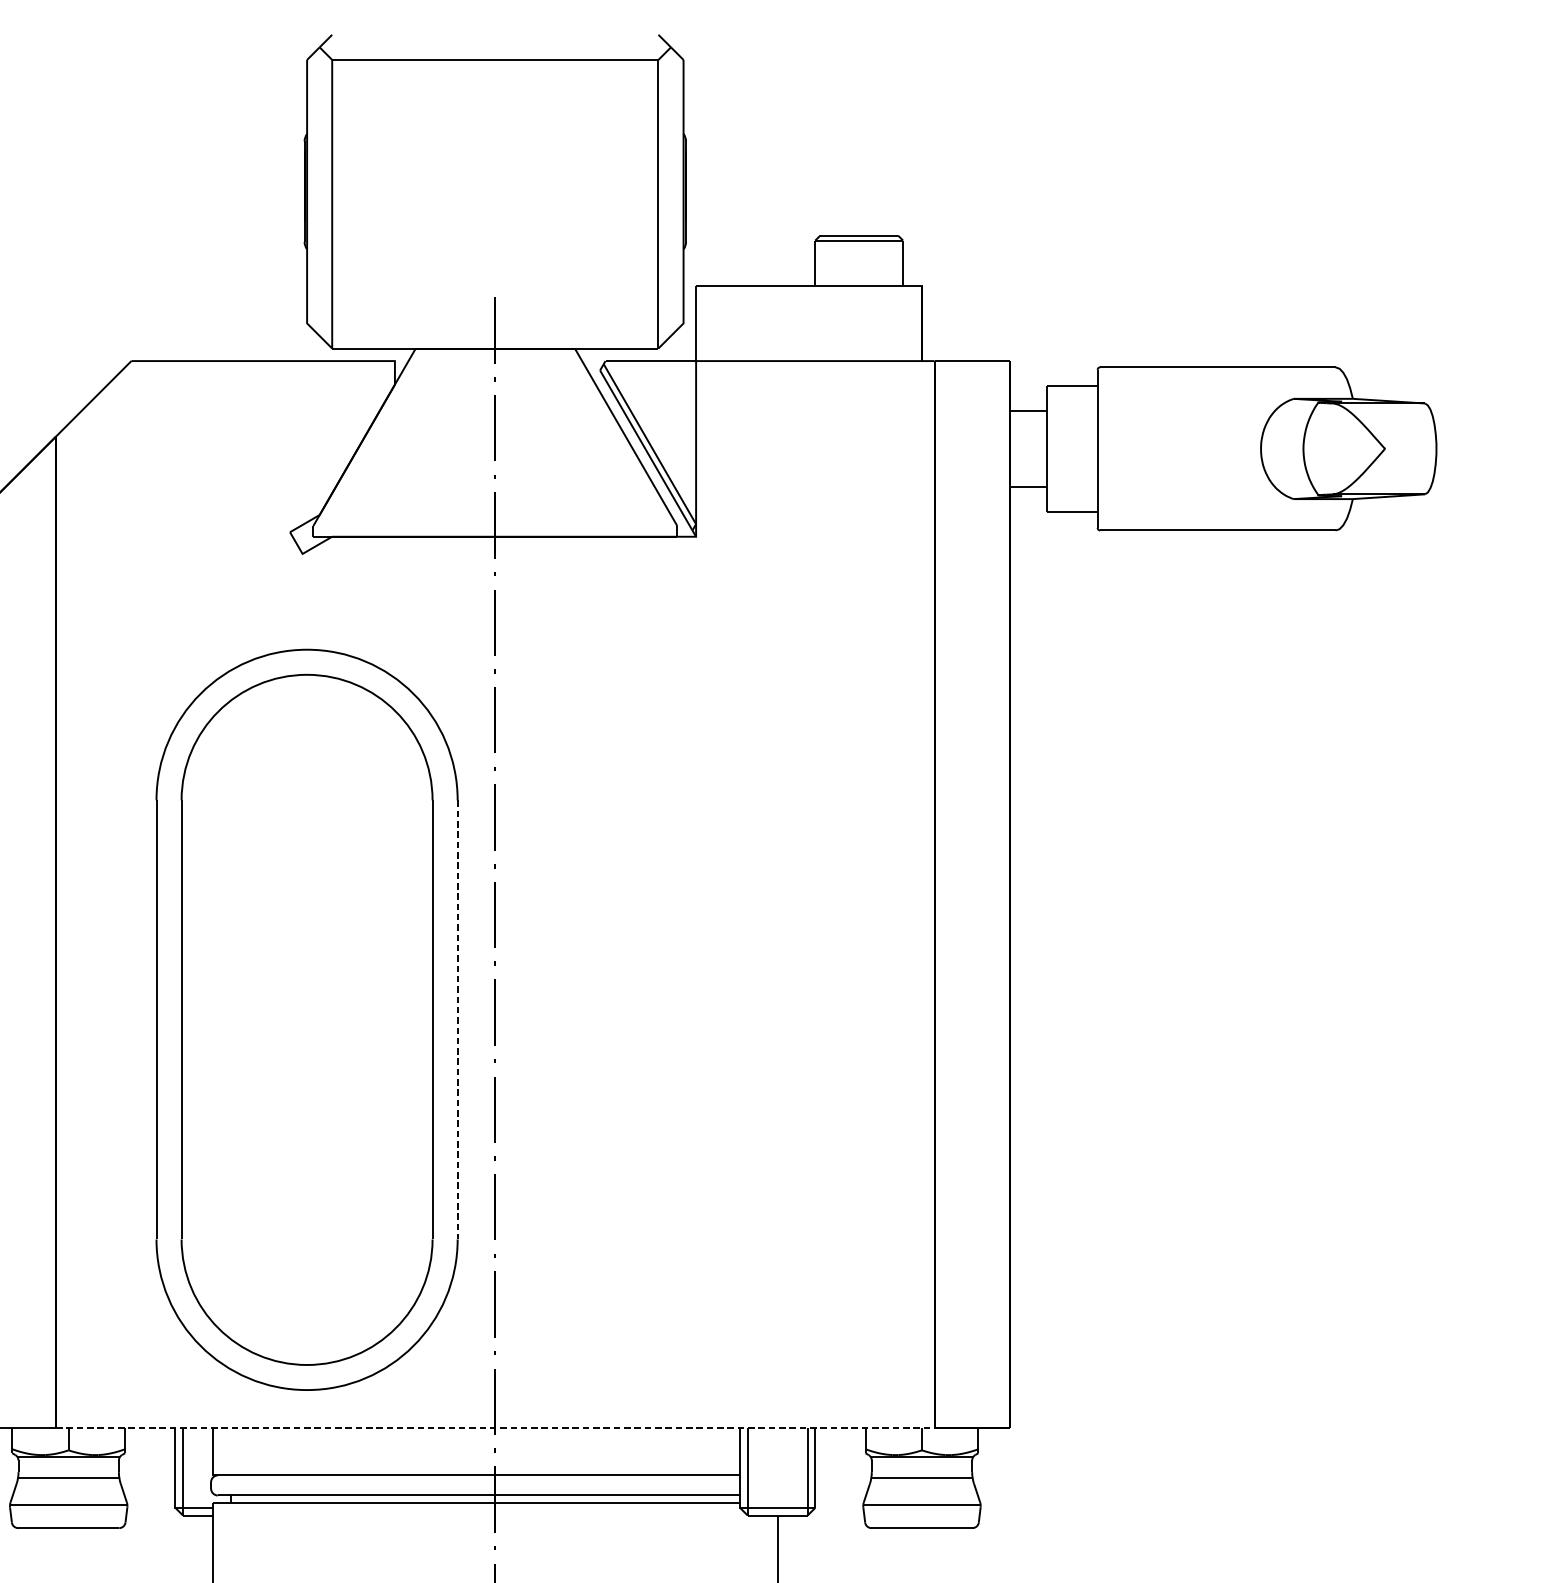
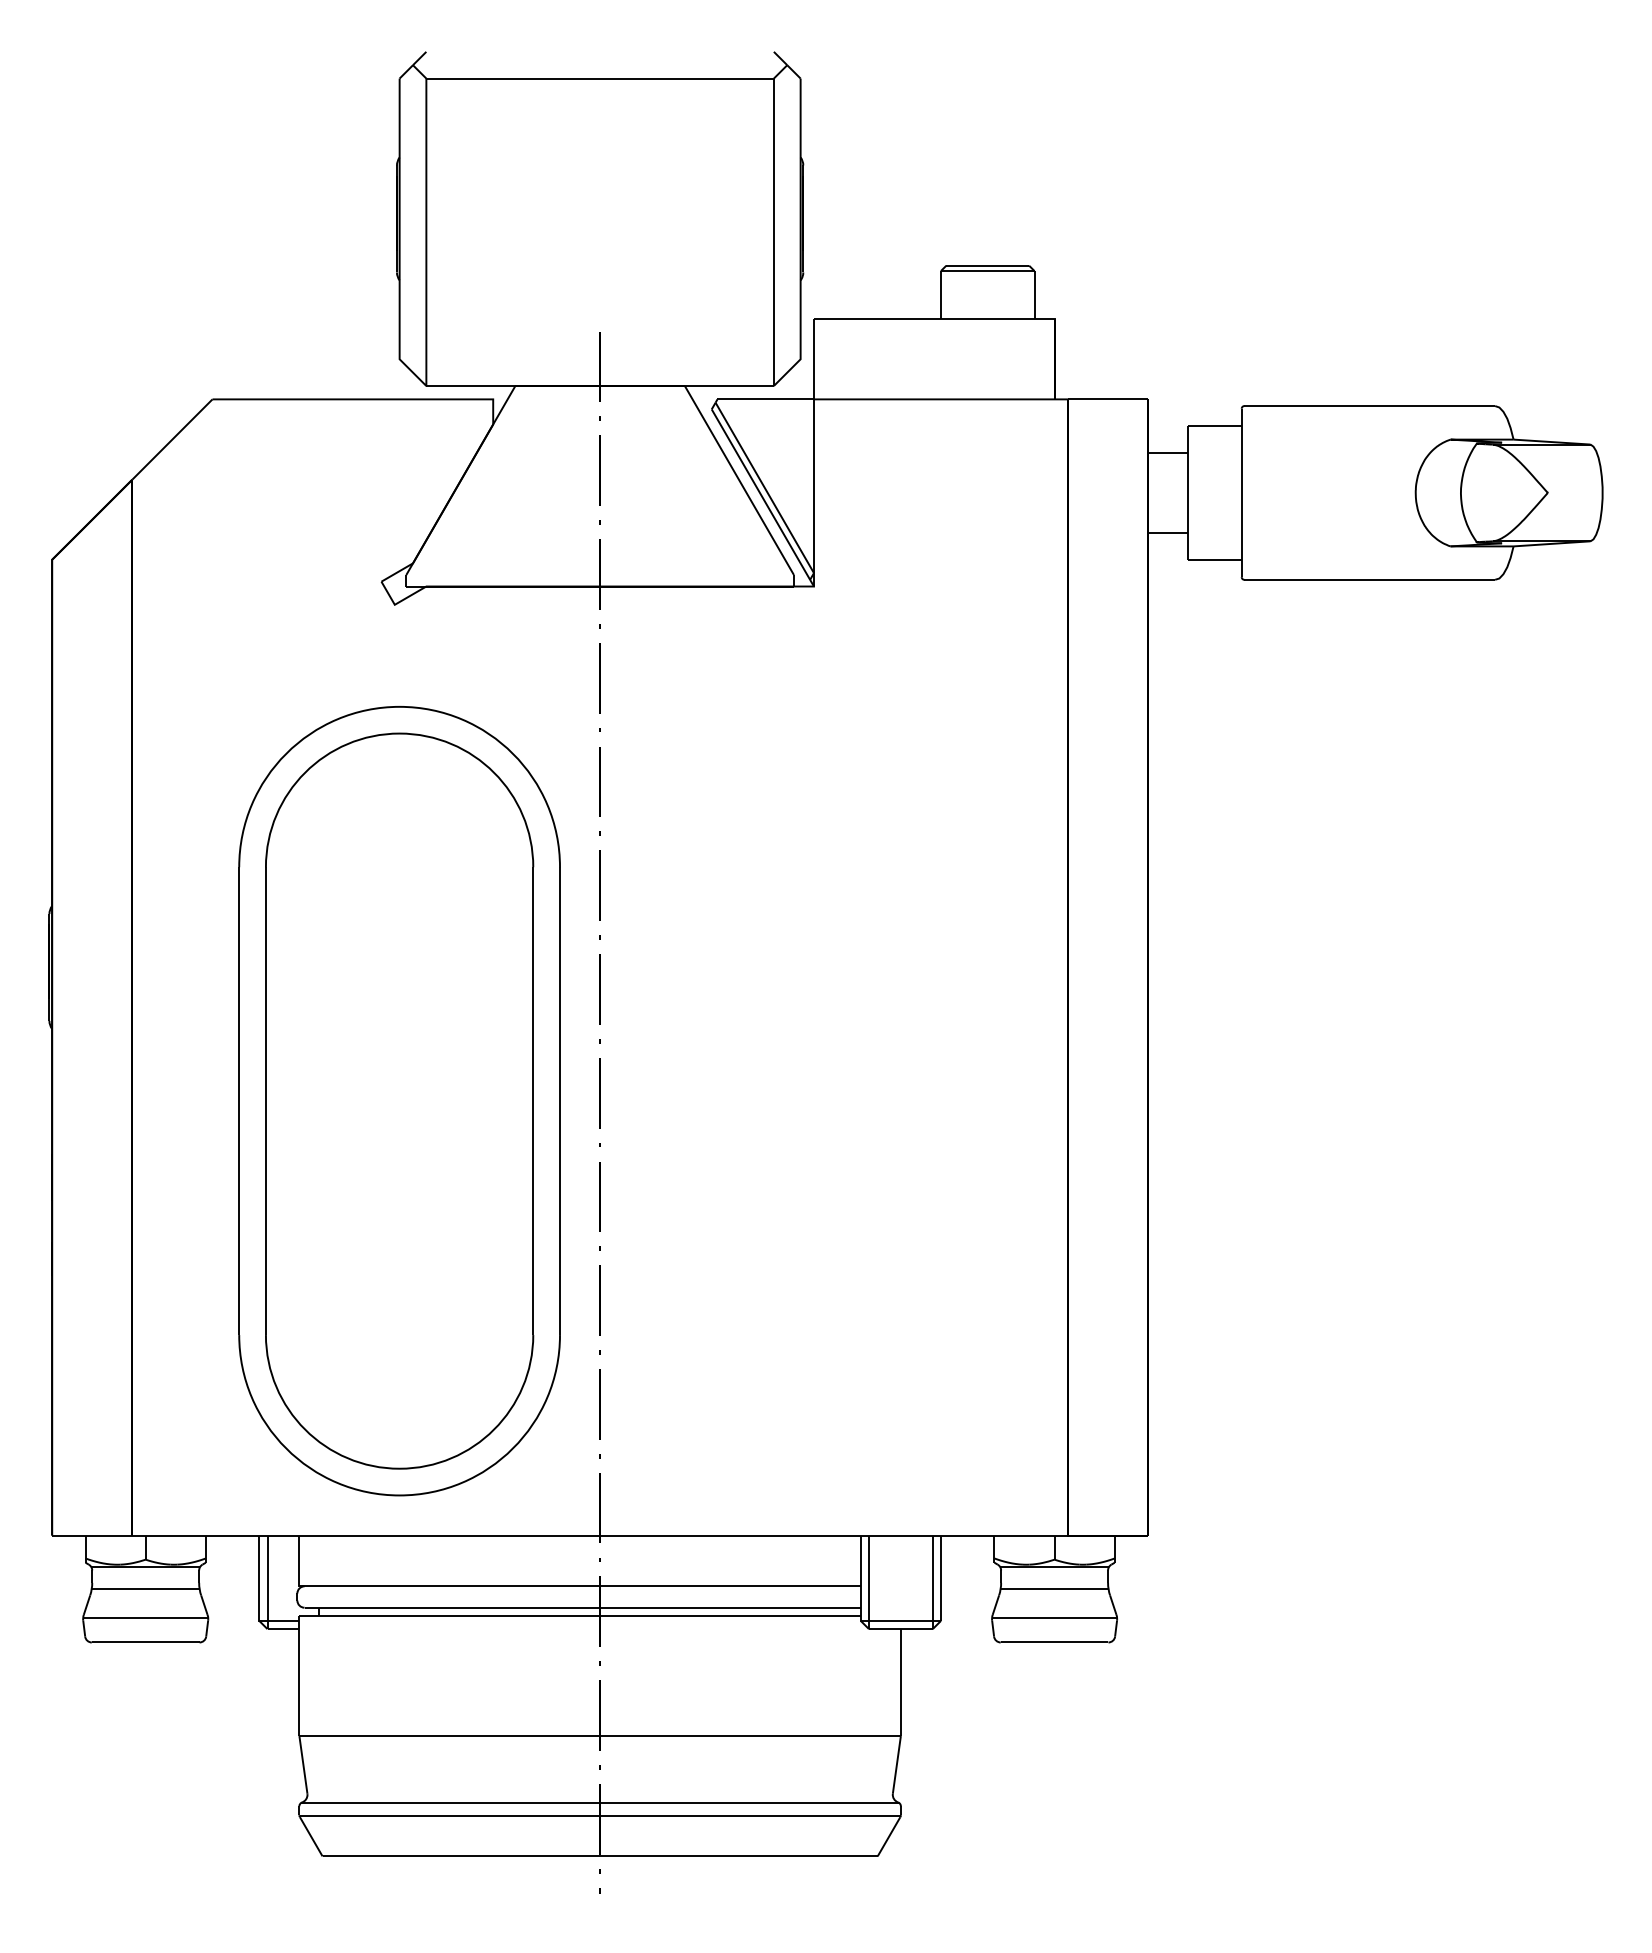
line: (458, 1020) -> (560, 1101), dashed -> solid
line: (495, 1427) -> (600, 1535), dashed -> solid

